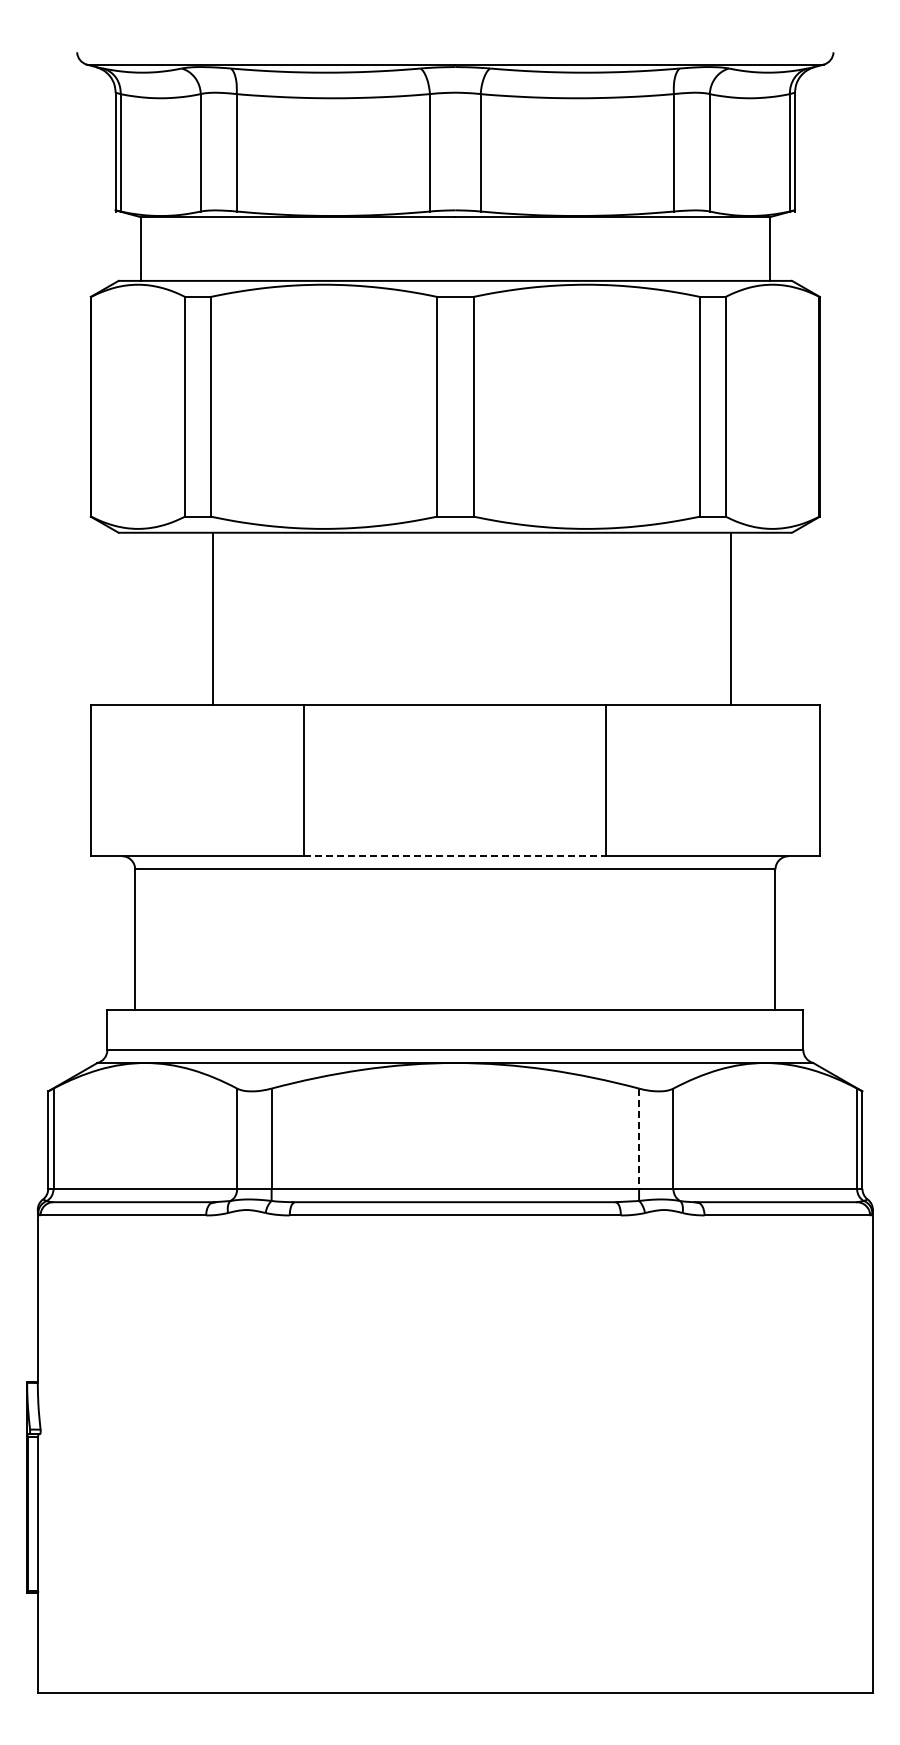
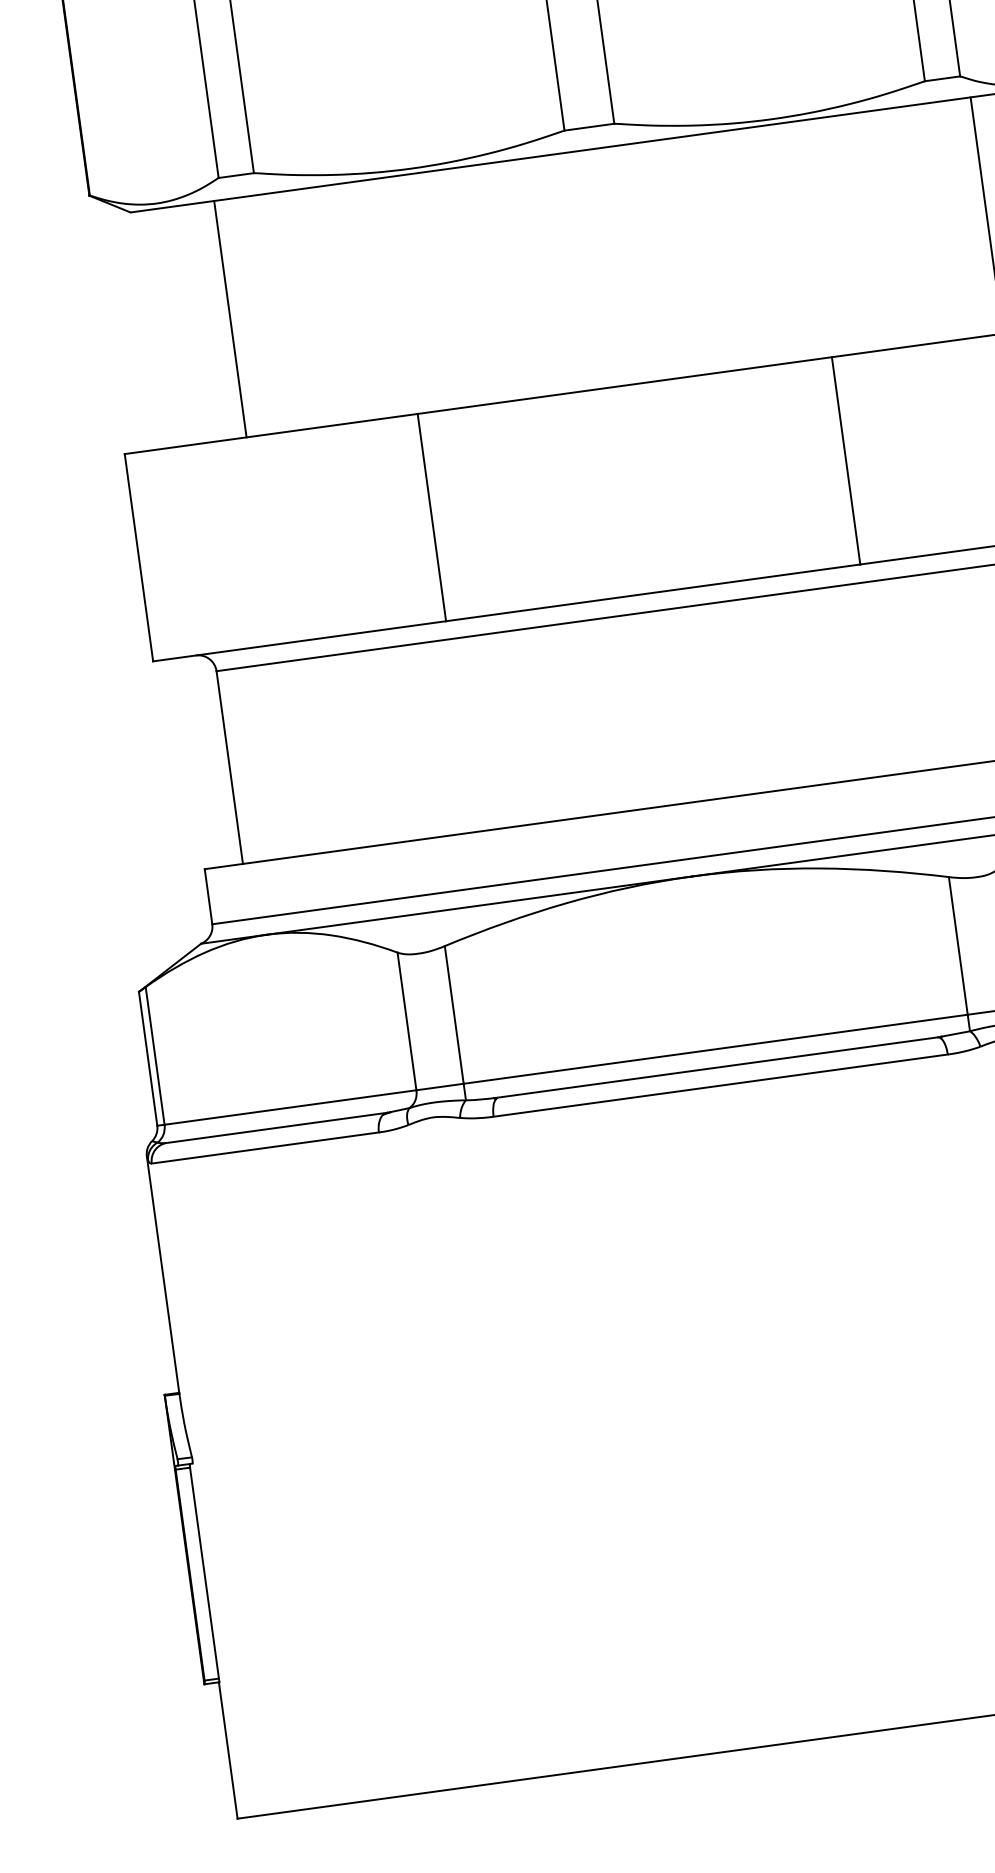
line: (212, 618) -> (230, 318), moved
line: (455, 856) -> (653, 593), dashed -> solid
line: (639, 1139) -> (959, 946), dashed -> solid

